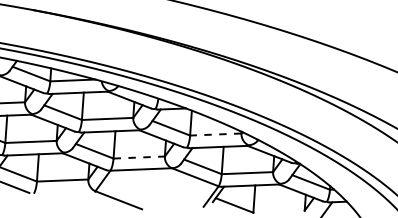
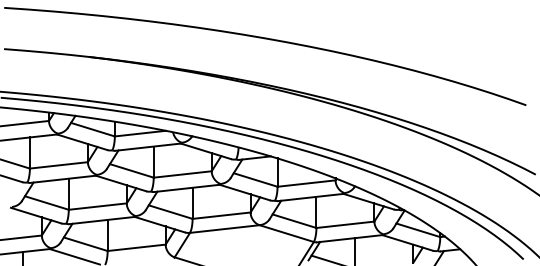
line: (215, 134) -> (306, 183), dashed -> solid
line: (140, 157) -> (222, 215), dashed -> solid

